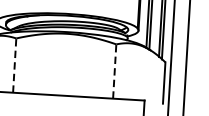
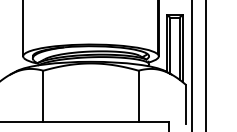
line: (14, 65) -> (43, 96), dashed -> solid
line: (114, 71) -> (138, 96), dashed -> solid

